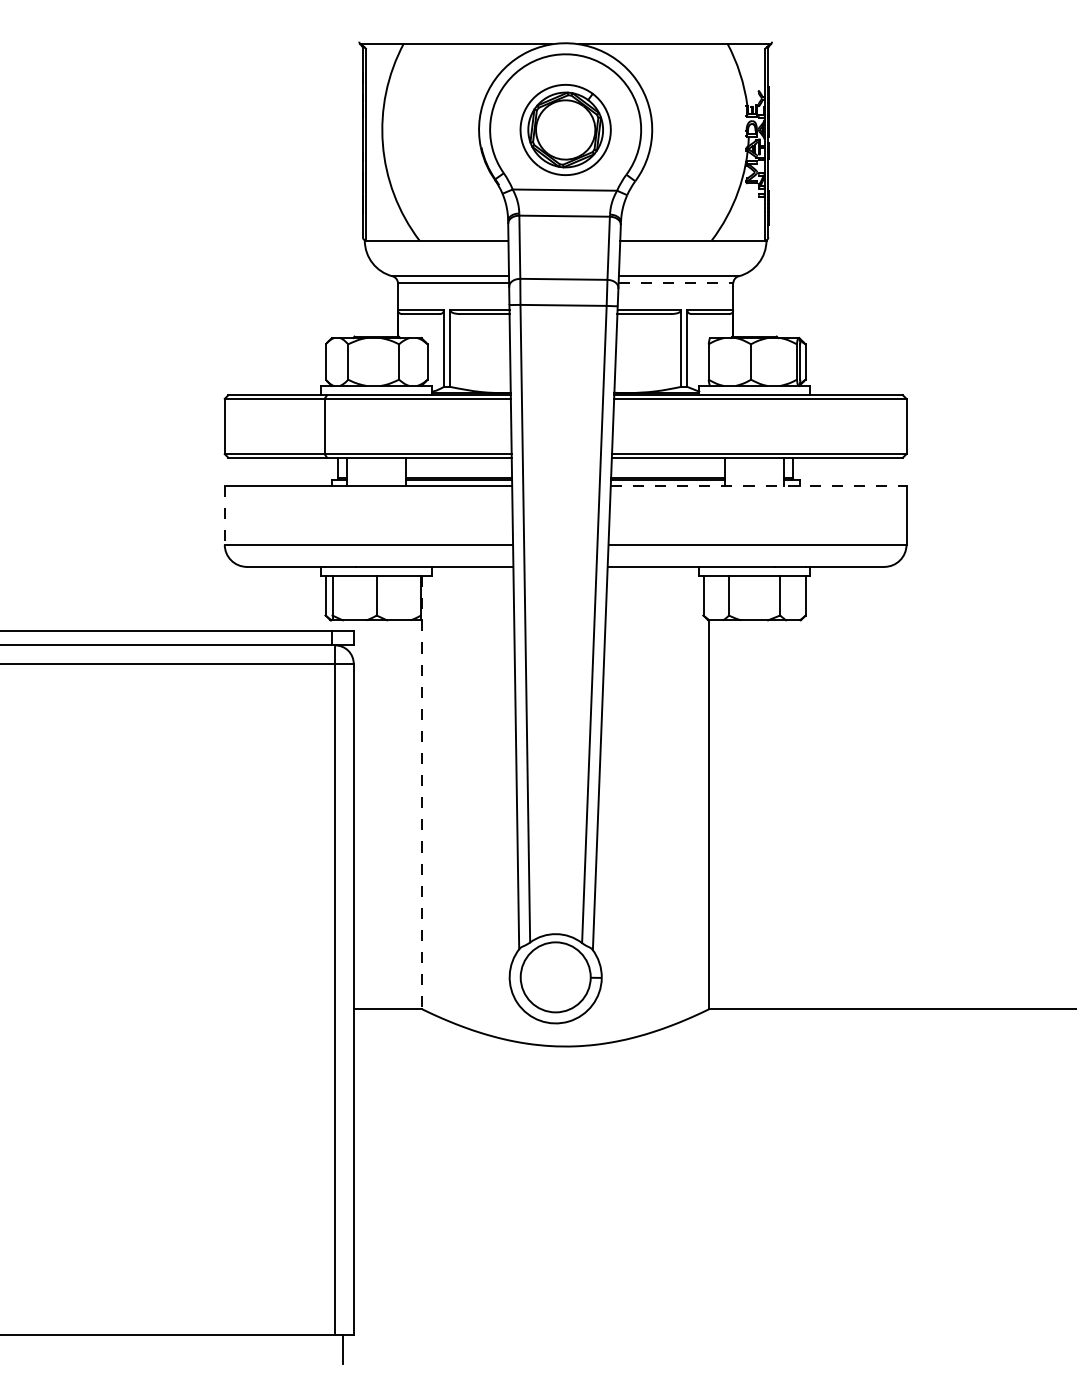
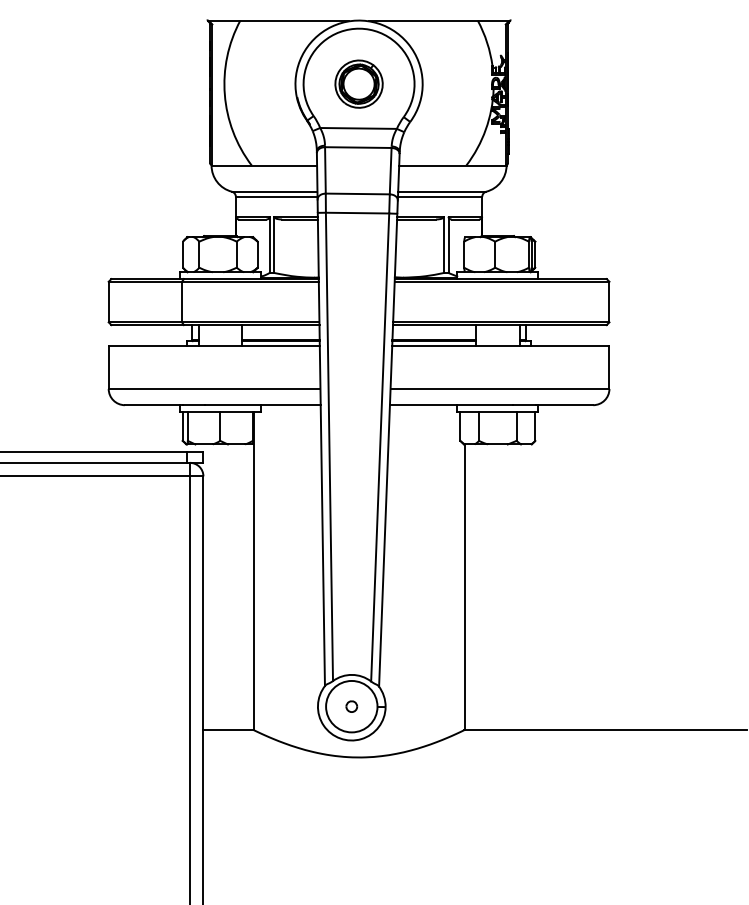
part: (565, 129) -> (358, 83), size x0.71
line: (676, 283) -> (440, 197), dashed -> solid
line: (758, 485) -> (500, 345), dashed -> solid
line: (224, 515) -> (108, 367), dashed -> solid
line: (421, 792) -> (253, 570), dashed -> solid
part: (555, 977) -> (351, 706), added

